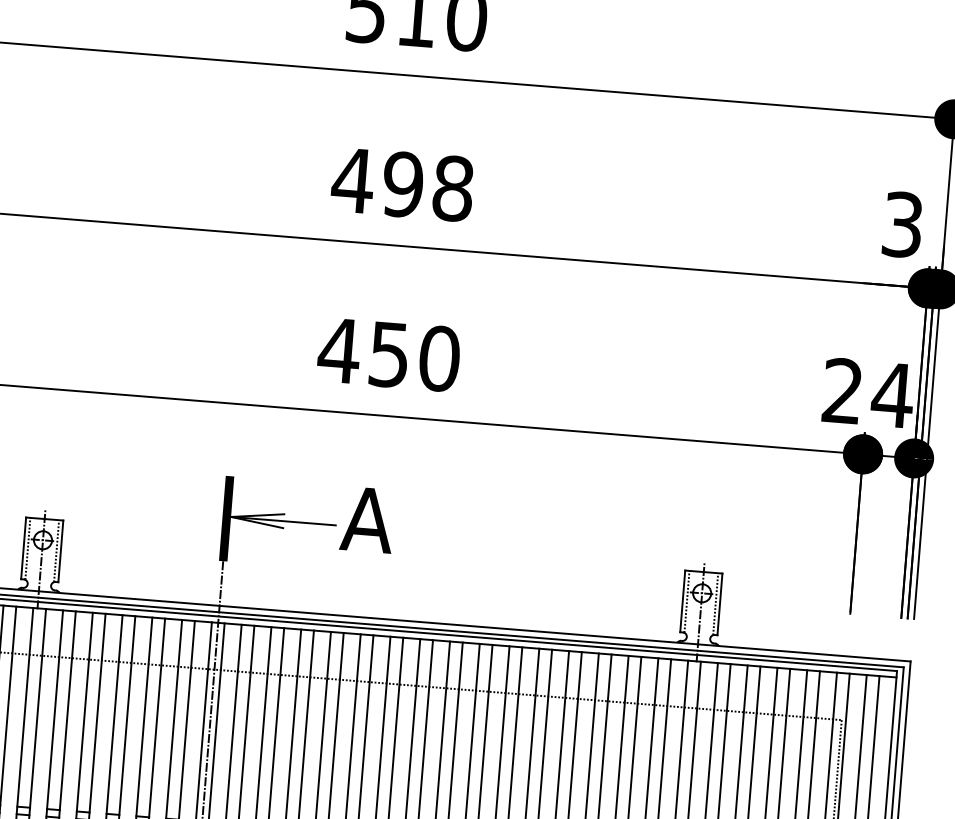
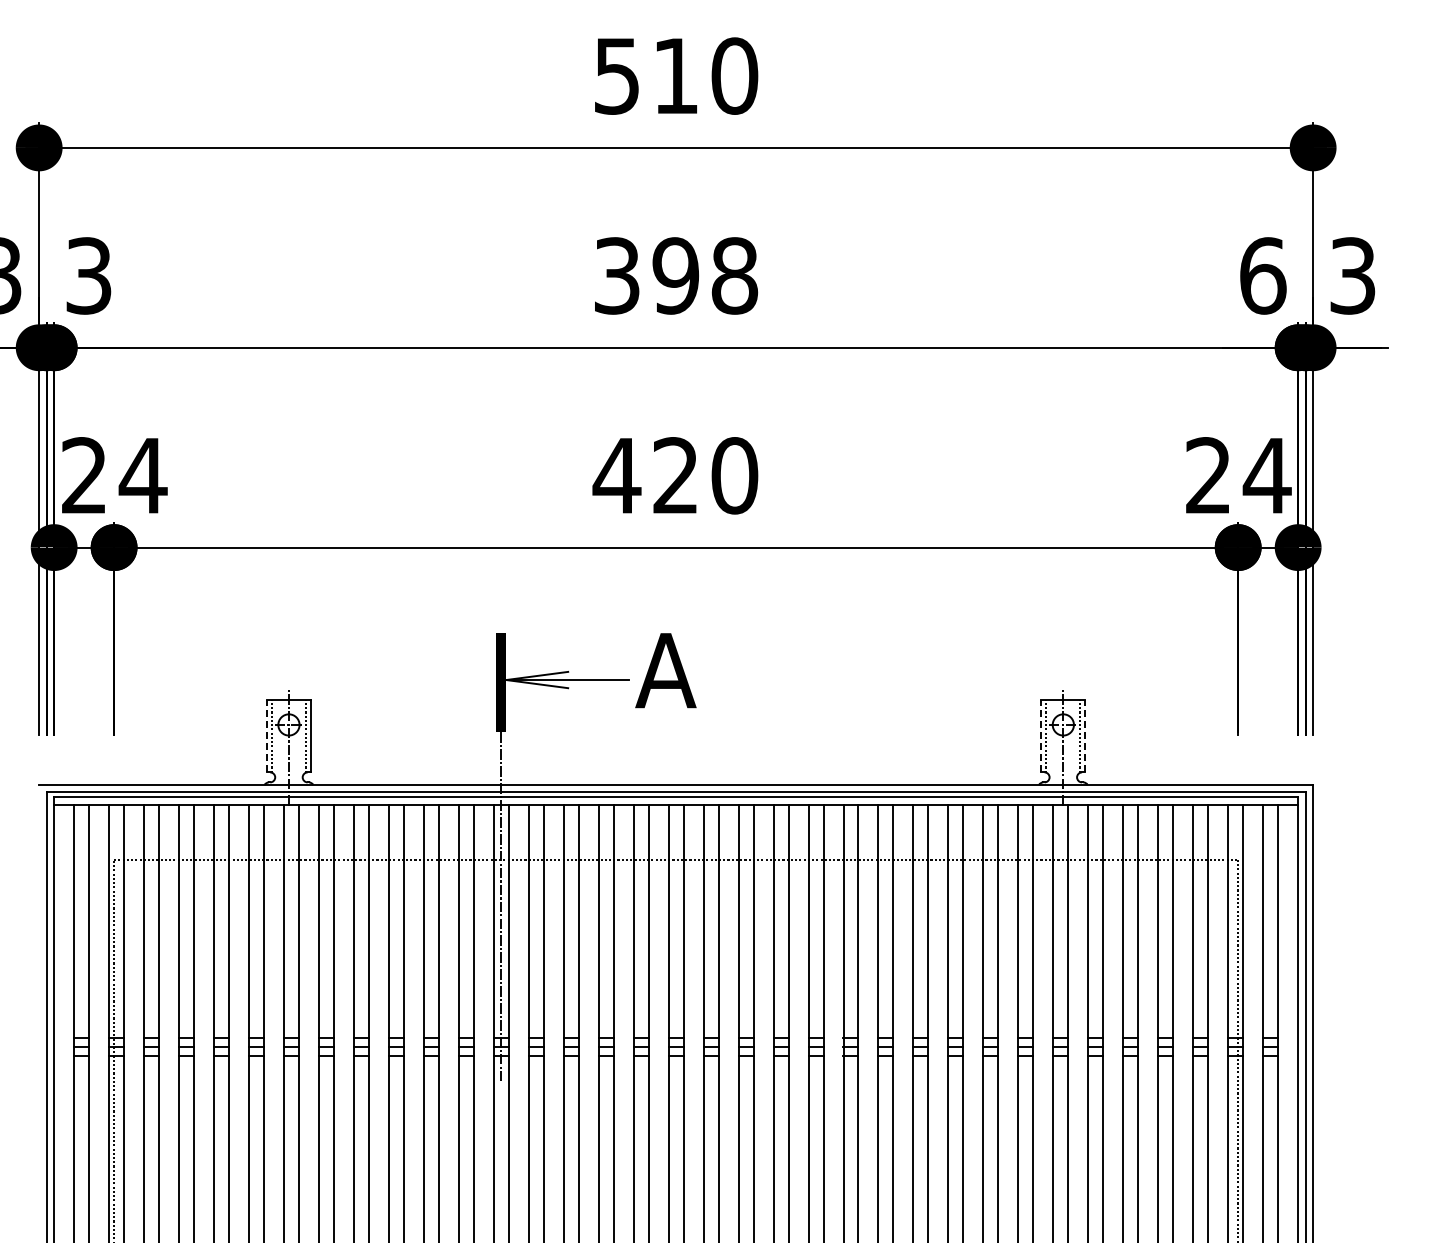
text: (352, 180) -> (616, 275), 498 -> 398
text: (903, 224) -> (1263, 275), 3 -> 6
text: (389, 354) -> (675, 475), 450 -> 420
line: (24, 547) -> (267, 735), solid -> dashed
line: (682, 600) -> (1041, 735), solid -> dashed
line: (720, 603) -> (1085, 735), solid -> dashed

